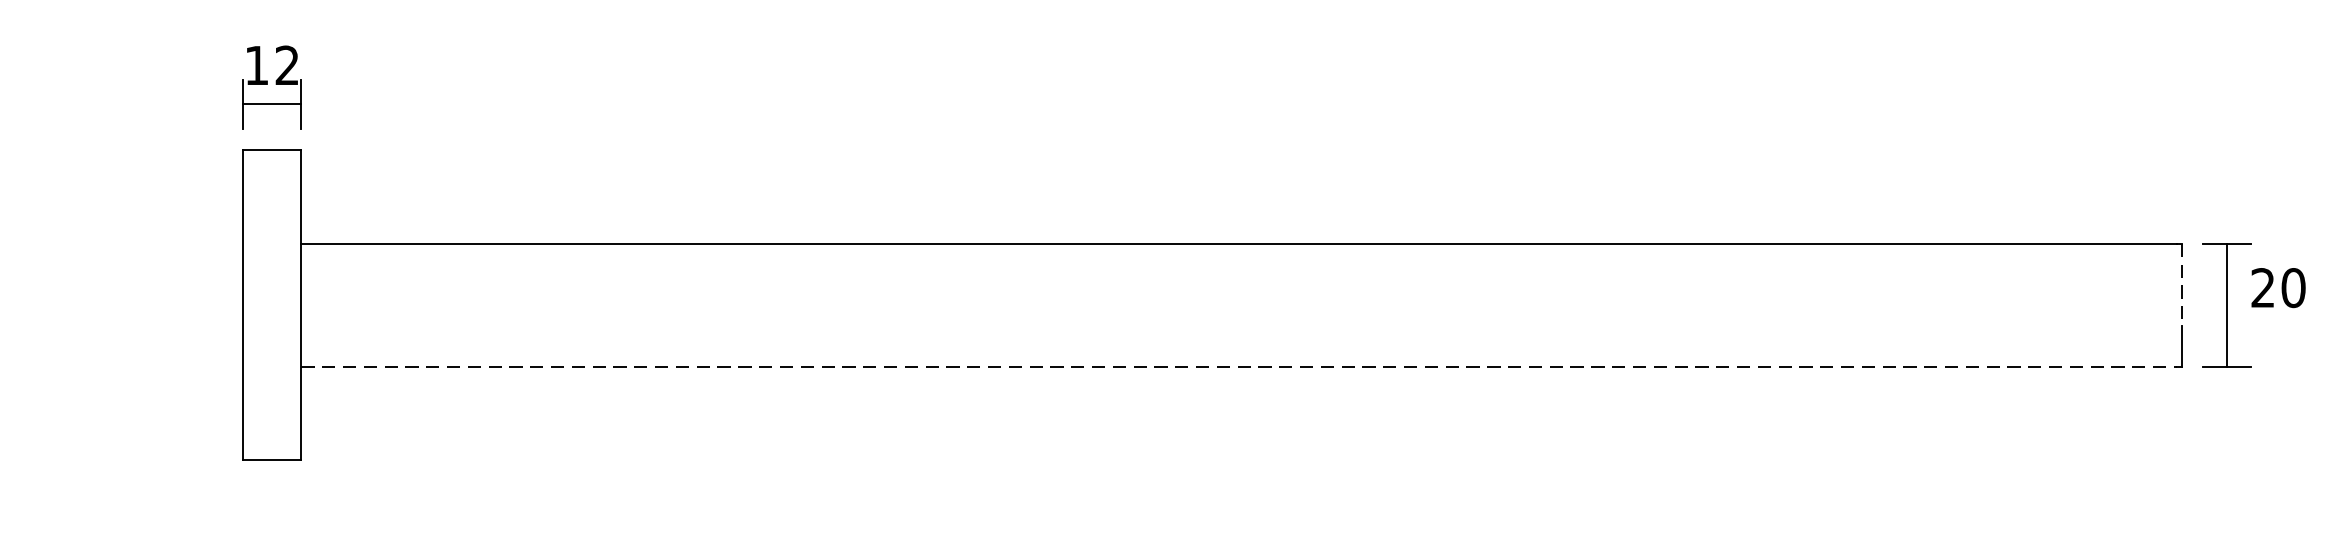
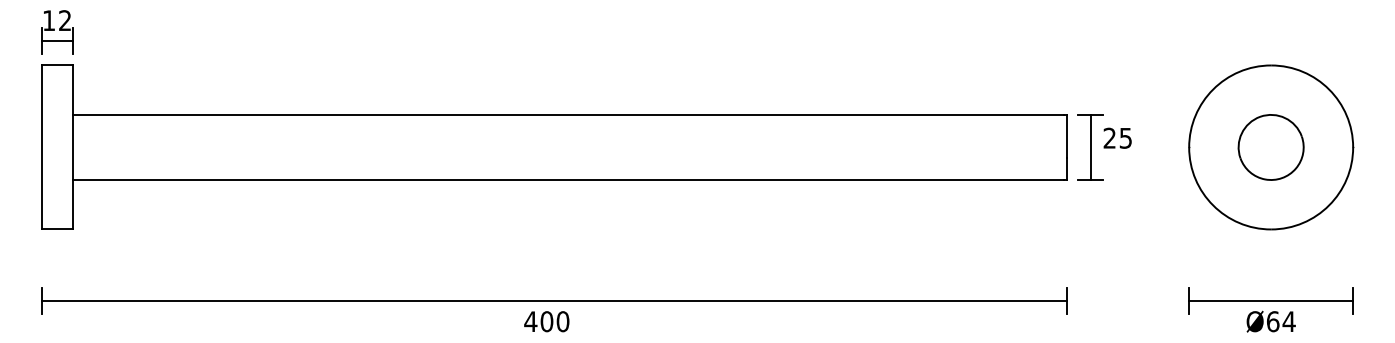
line: (2181, 284) -> (1066, 136), dashed -> solid
text: (2292, 286) -> (1125, 137), 20 -> 25
line: (1239, 367) -> (568, 180), dashed -> solid

